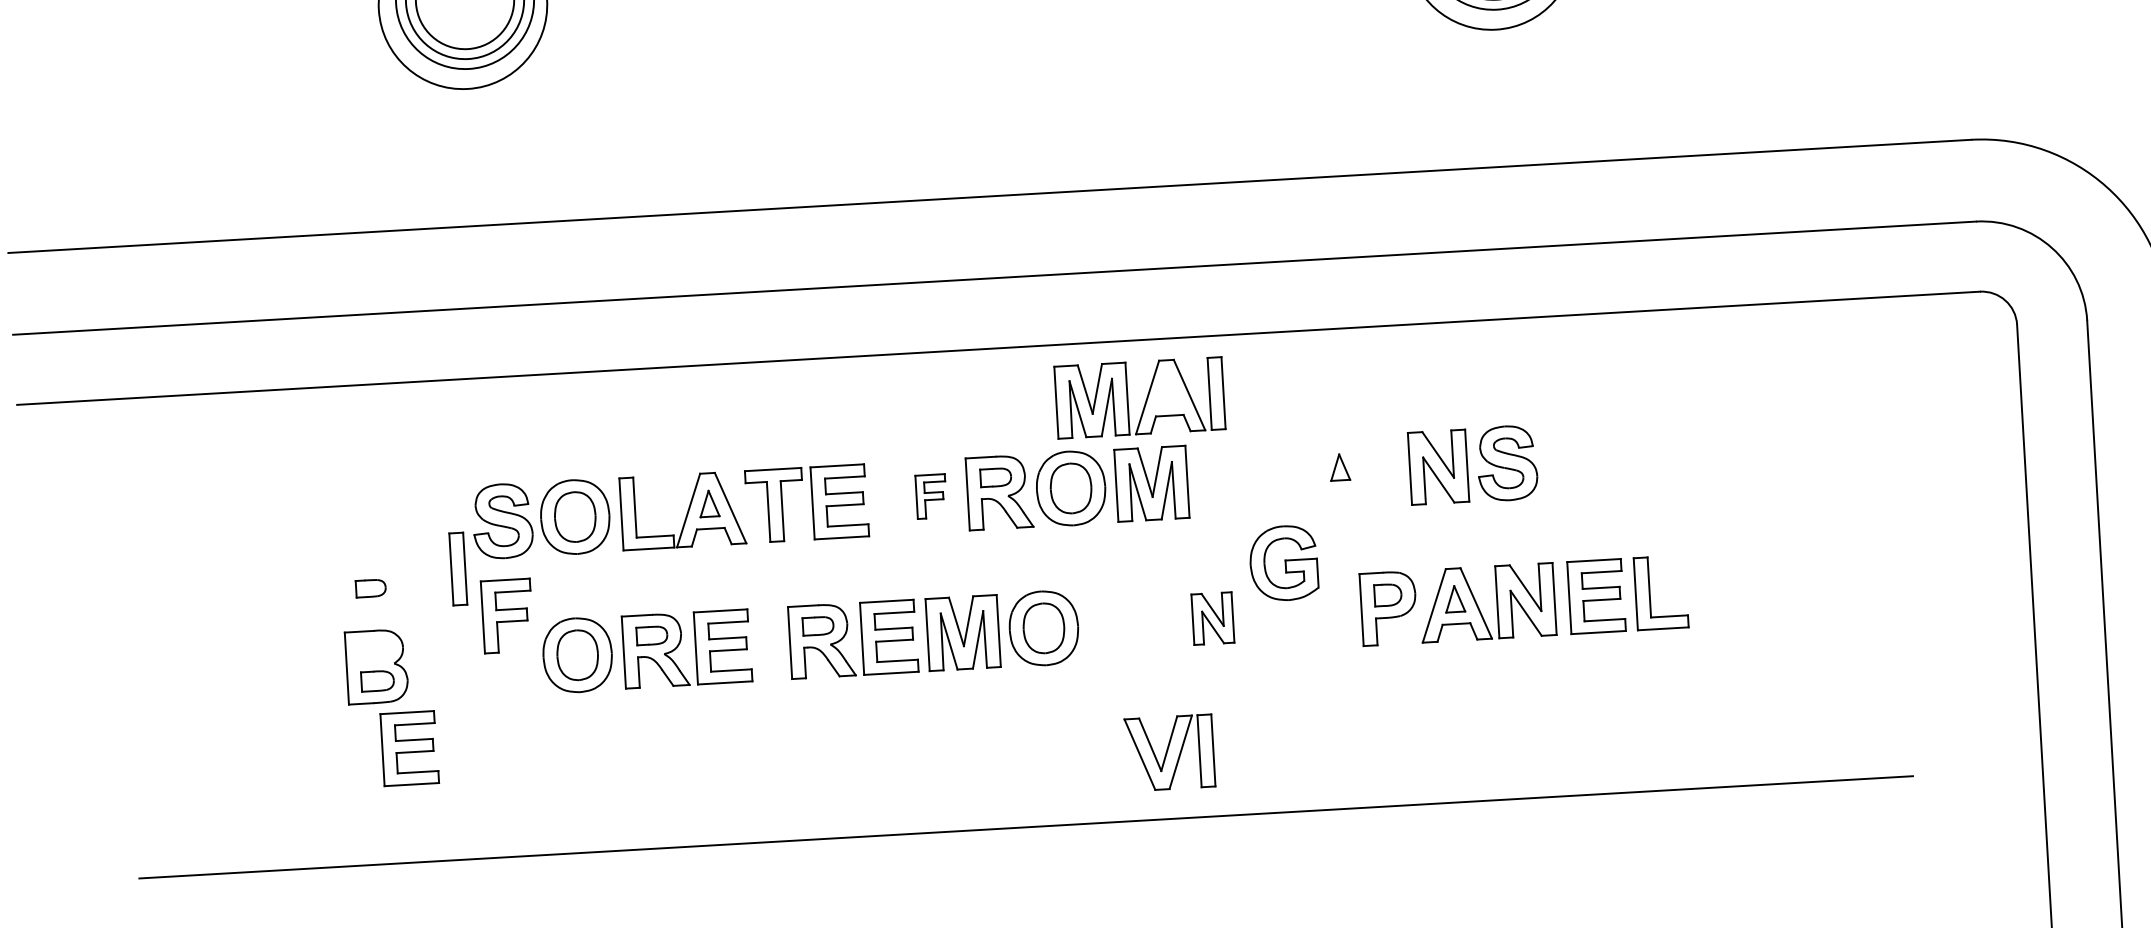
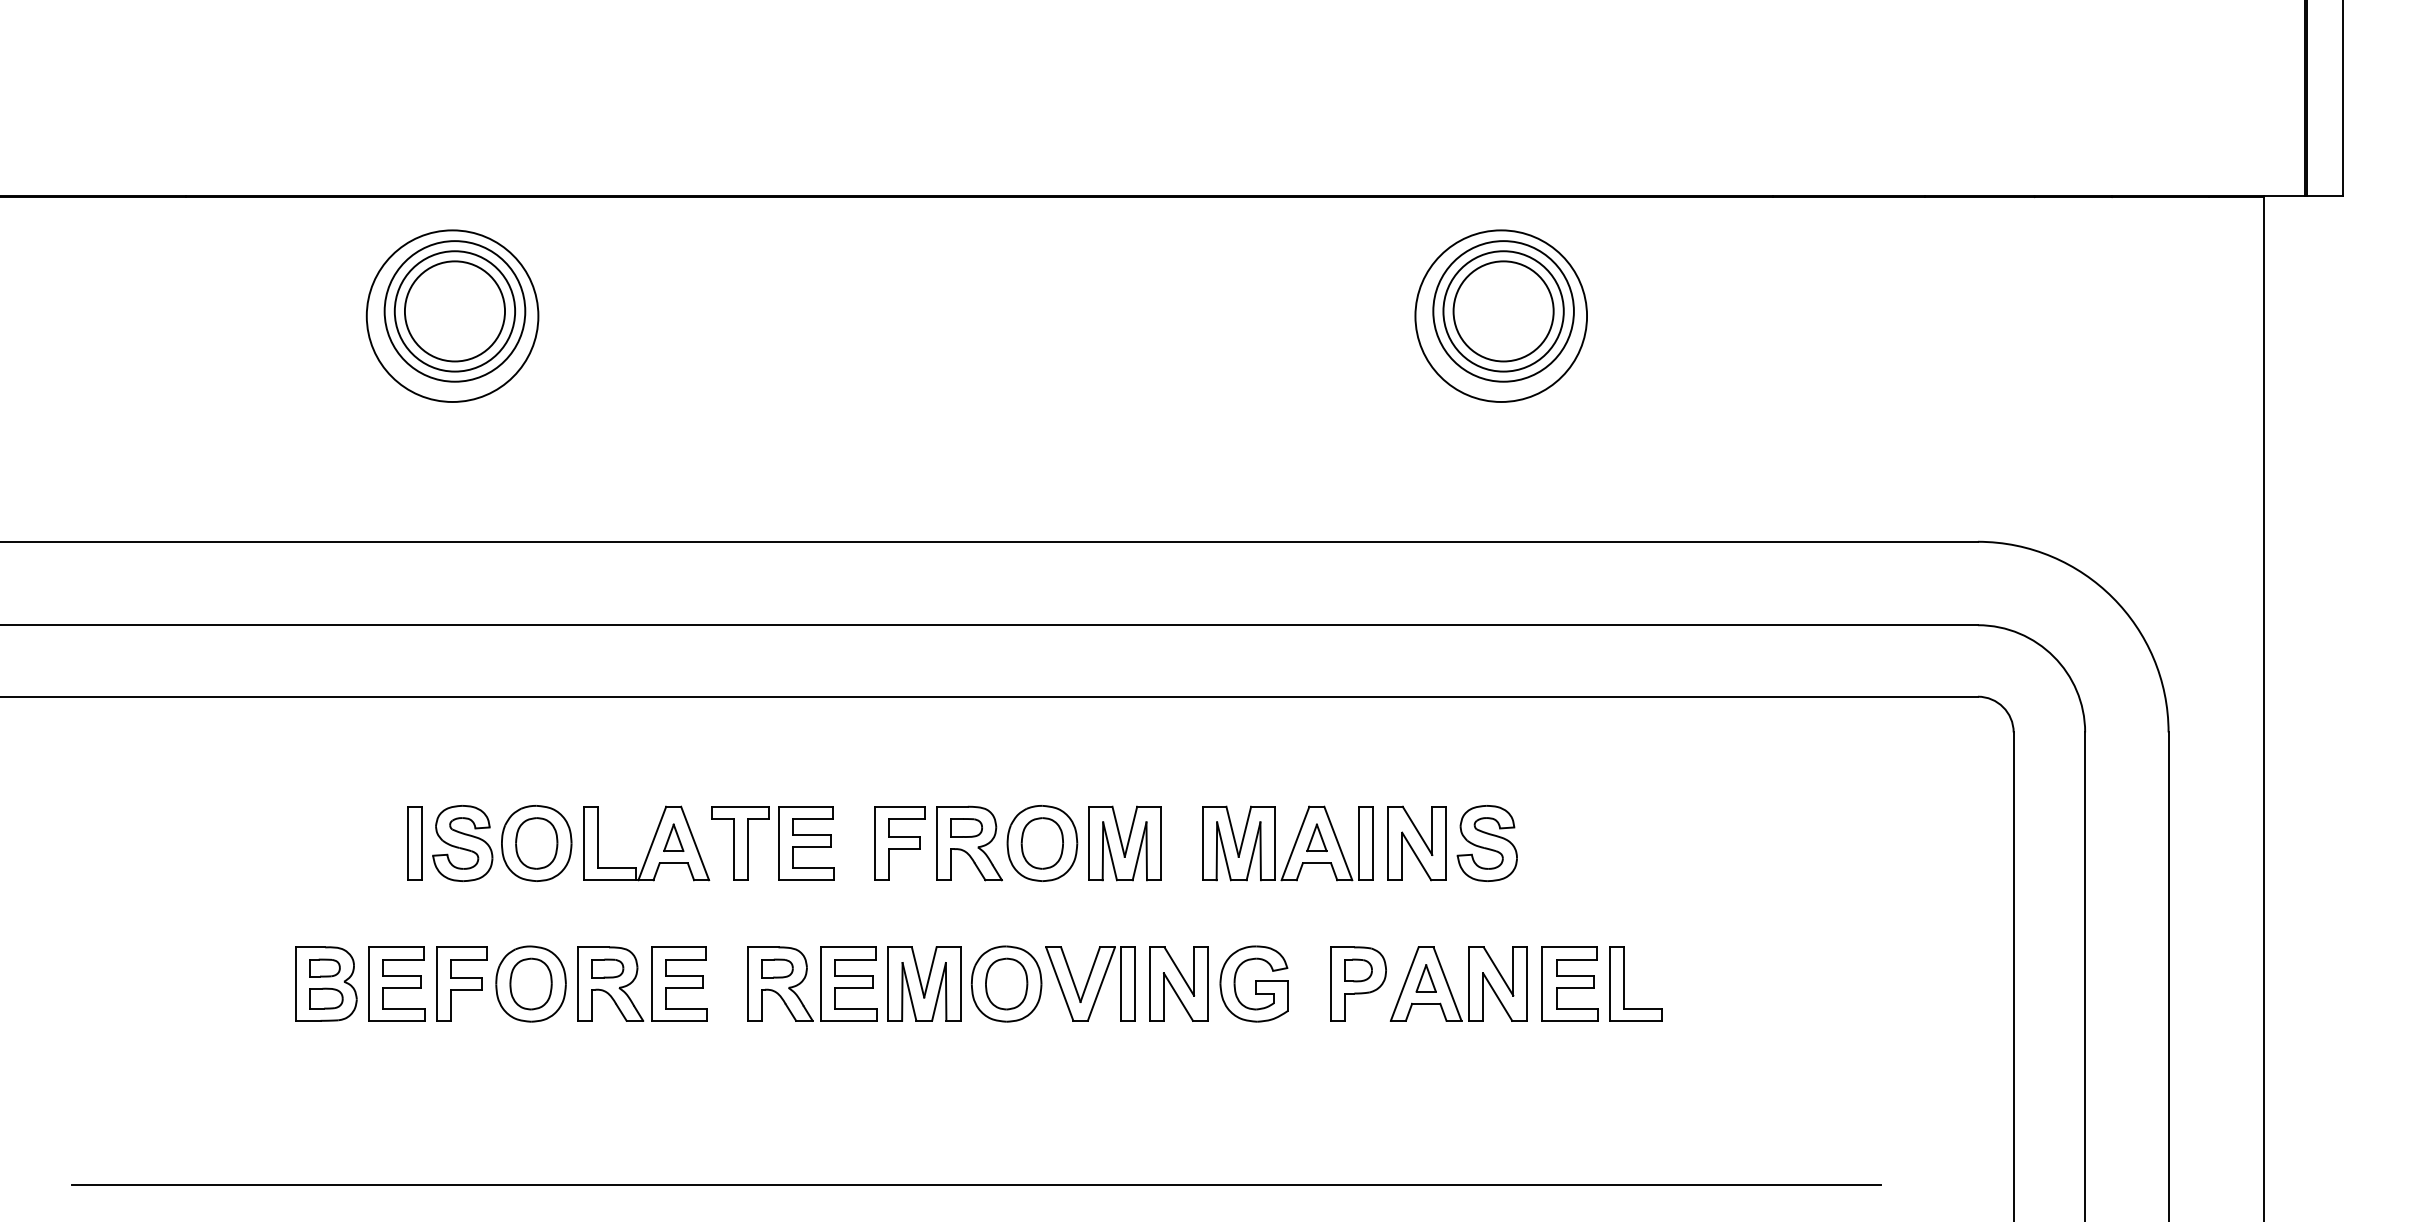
part: (1145, 399) -> (1293, 845), moved
part: (930, 496) -> (899, 843), size x1.67
part: (1283, 562) -> (1253, 983), moved
part: (458, 569) -> (414, 843), moved
part: (370, 587) -> (324, 967), moved
part: (506, 615) -> (461, 983), moved
part: (1212, 618) -> (1178, 983), size x1.43
part: (409, 748) -> (396, 983), moved
part: (1170, 752) -> (1090, 983), moved

